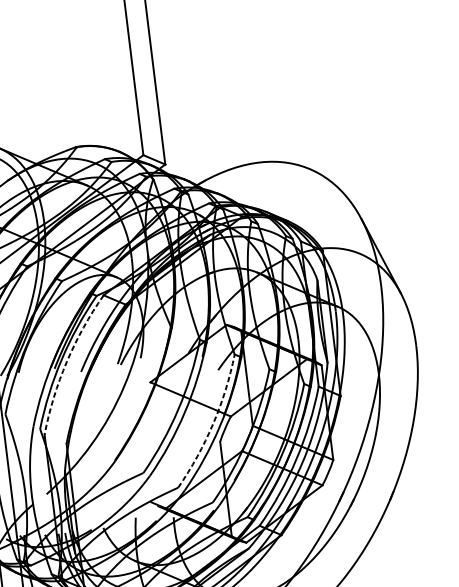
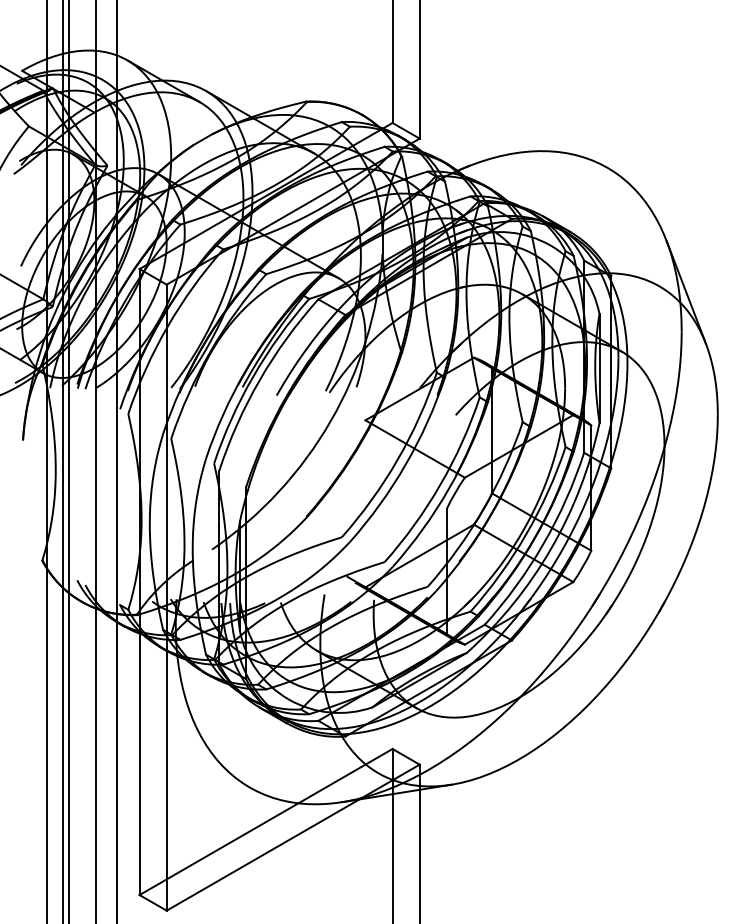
arc: (66, 362) -> (259, 380), dashed -> solid
arc: (213, 423) -> (440, 484), dashed -> solid

